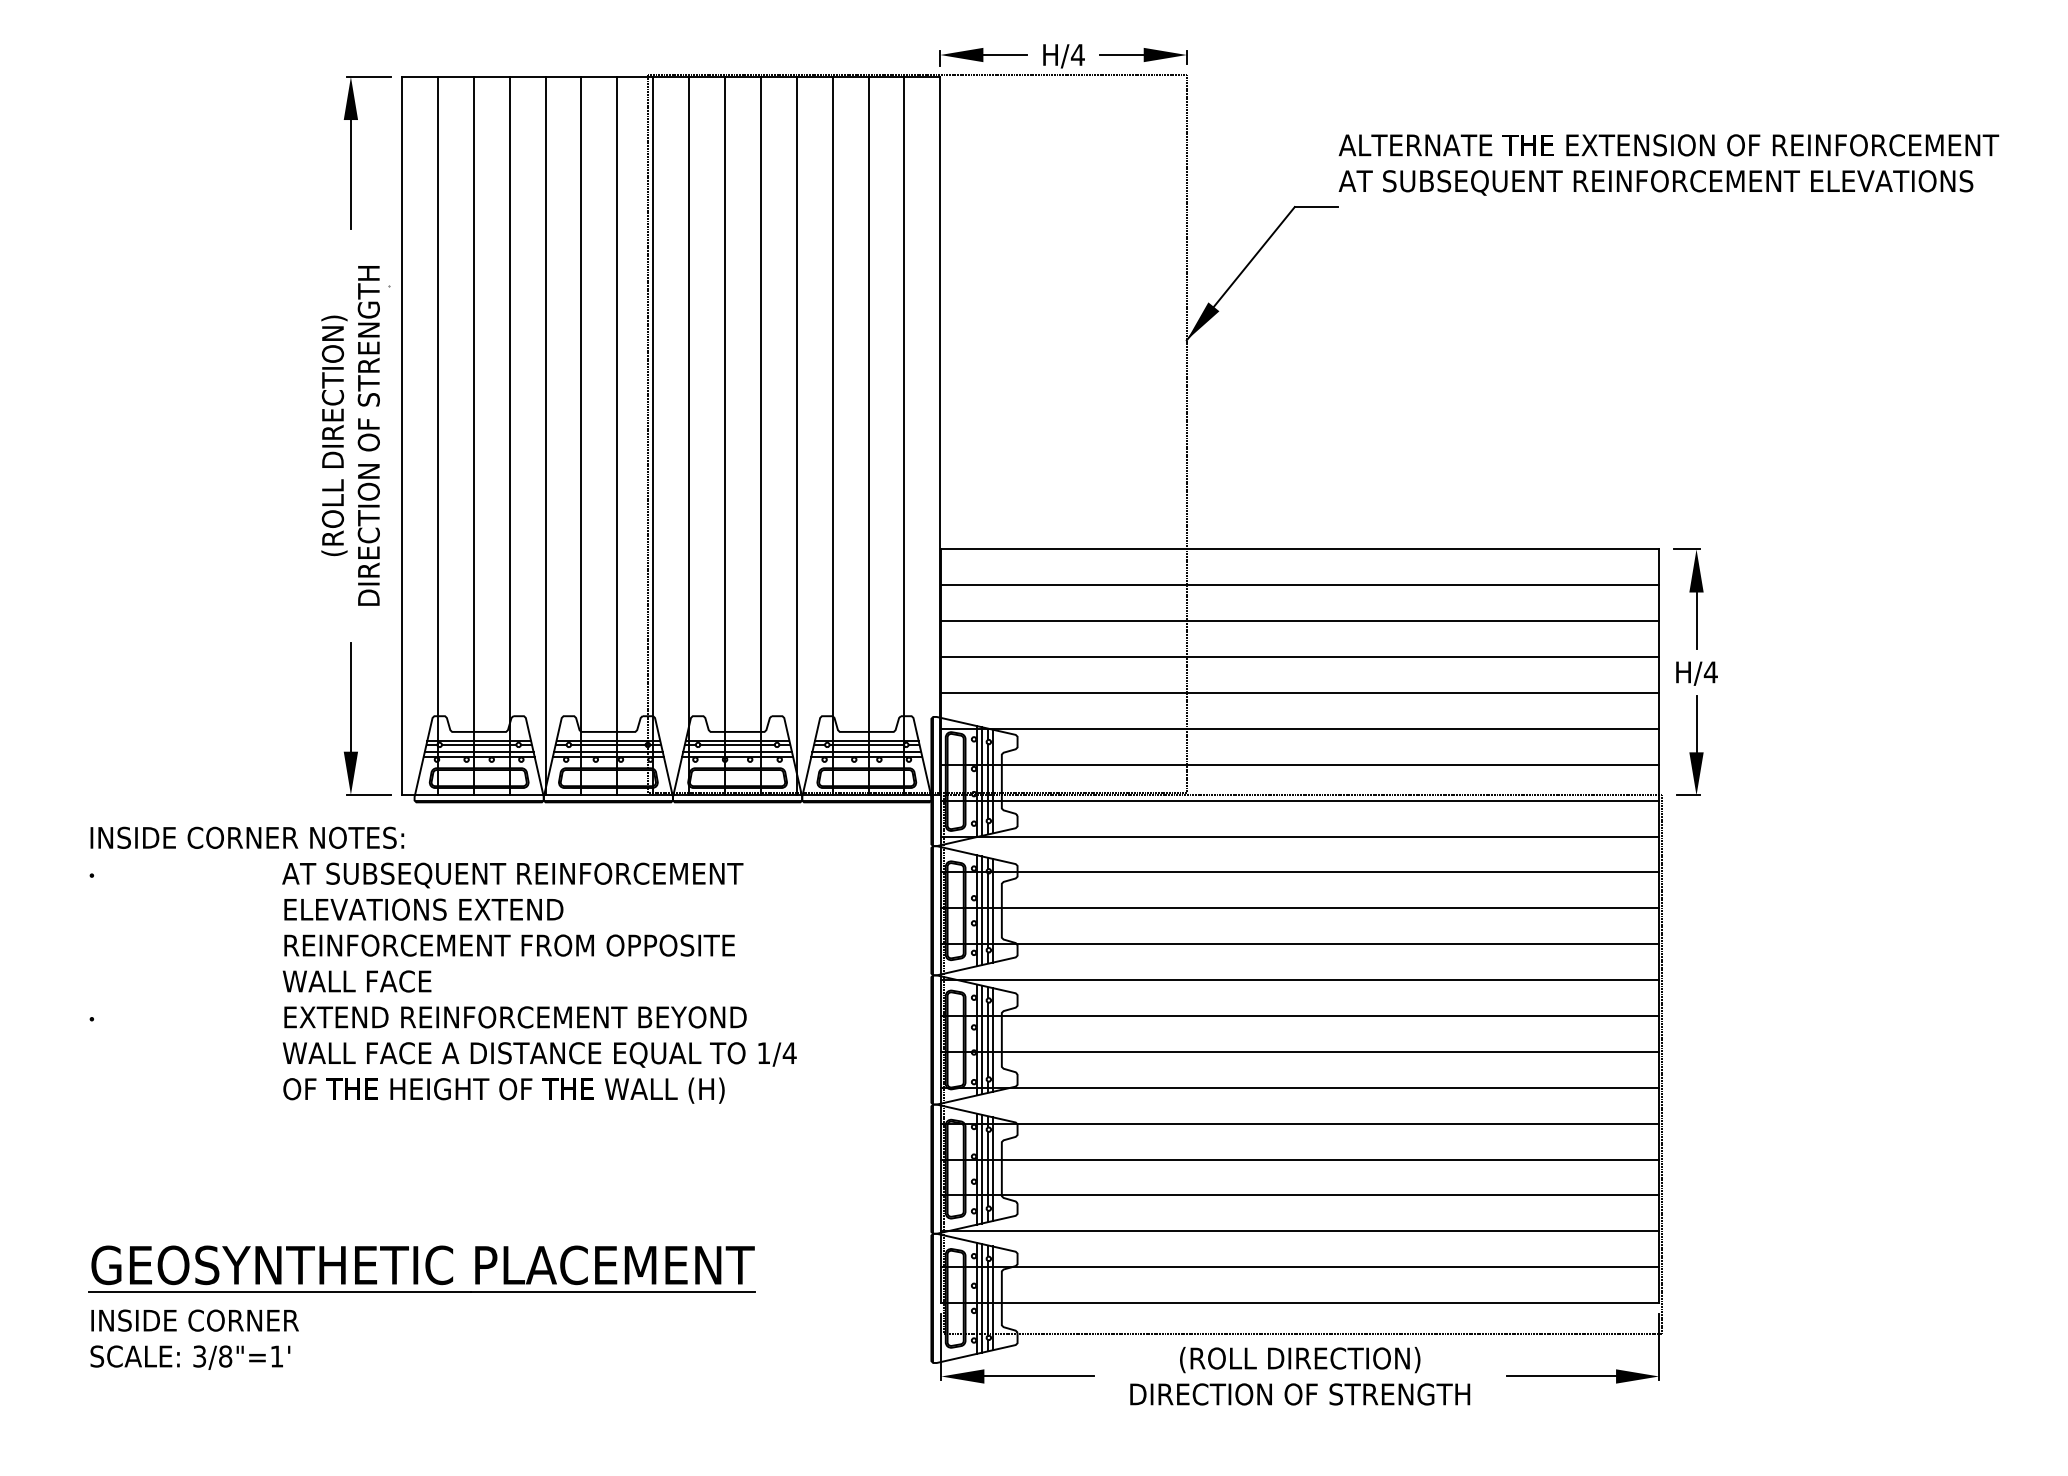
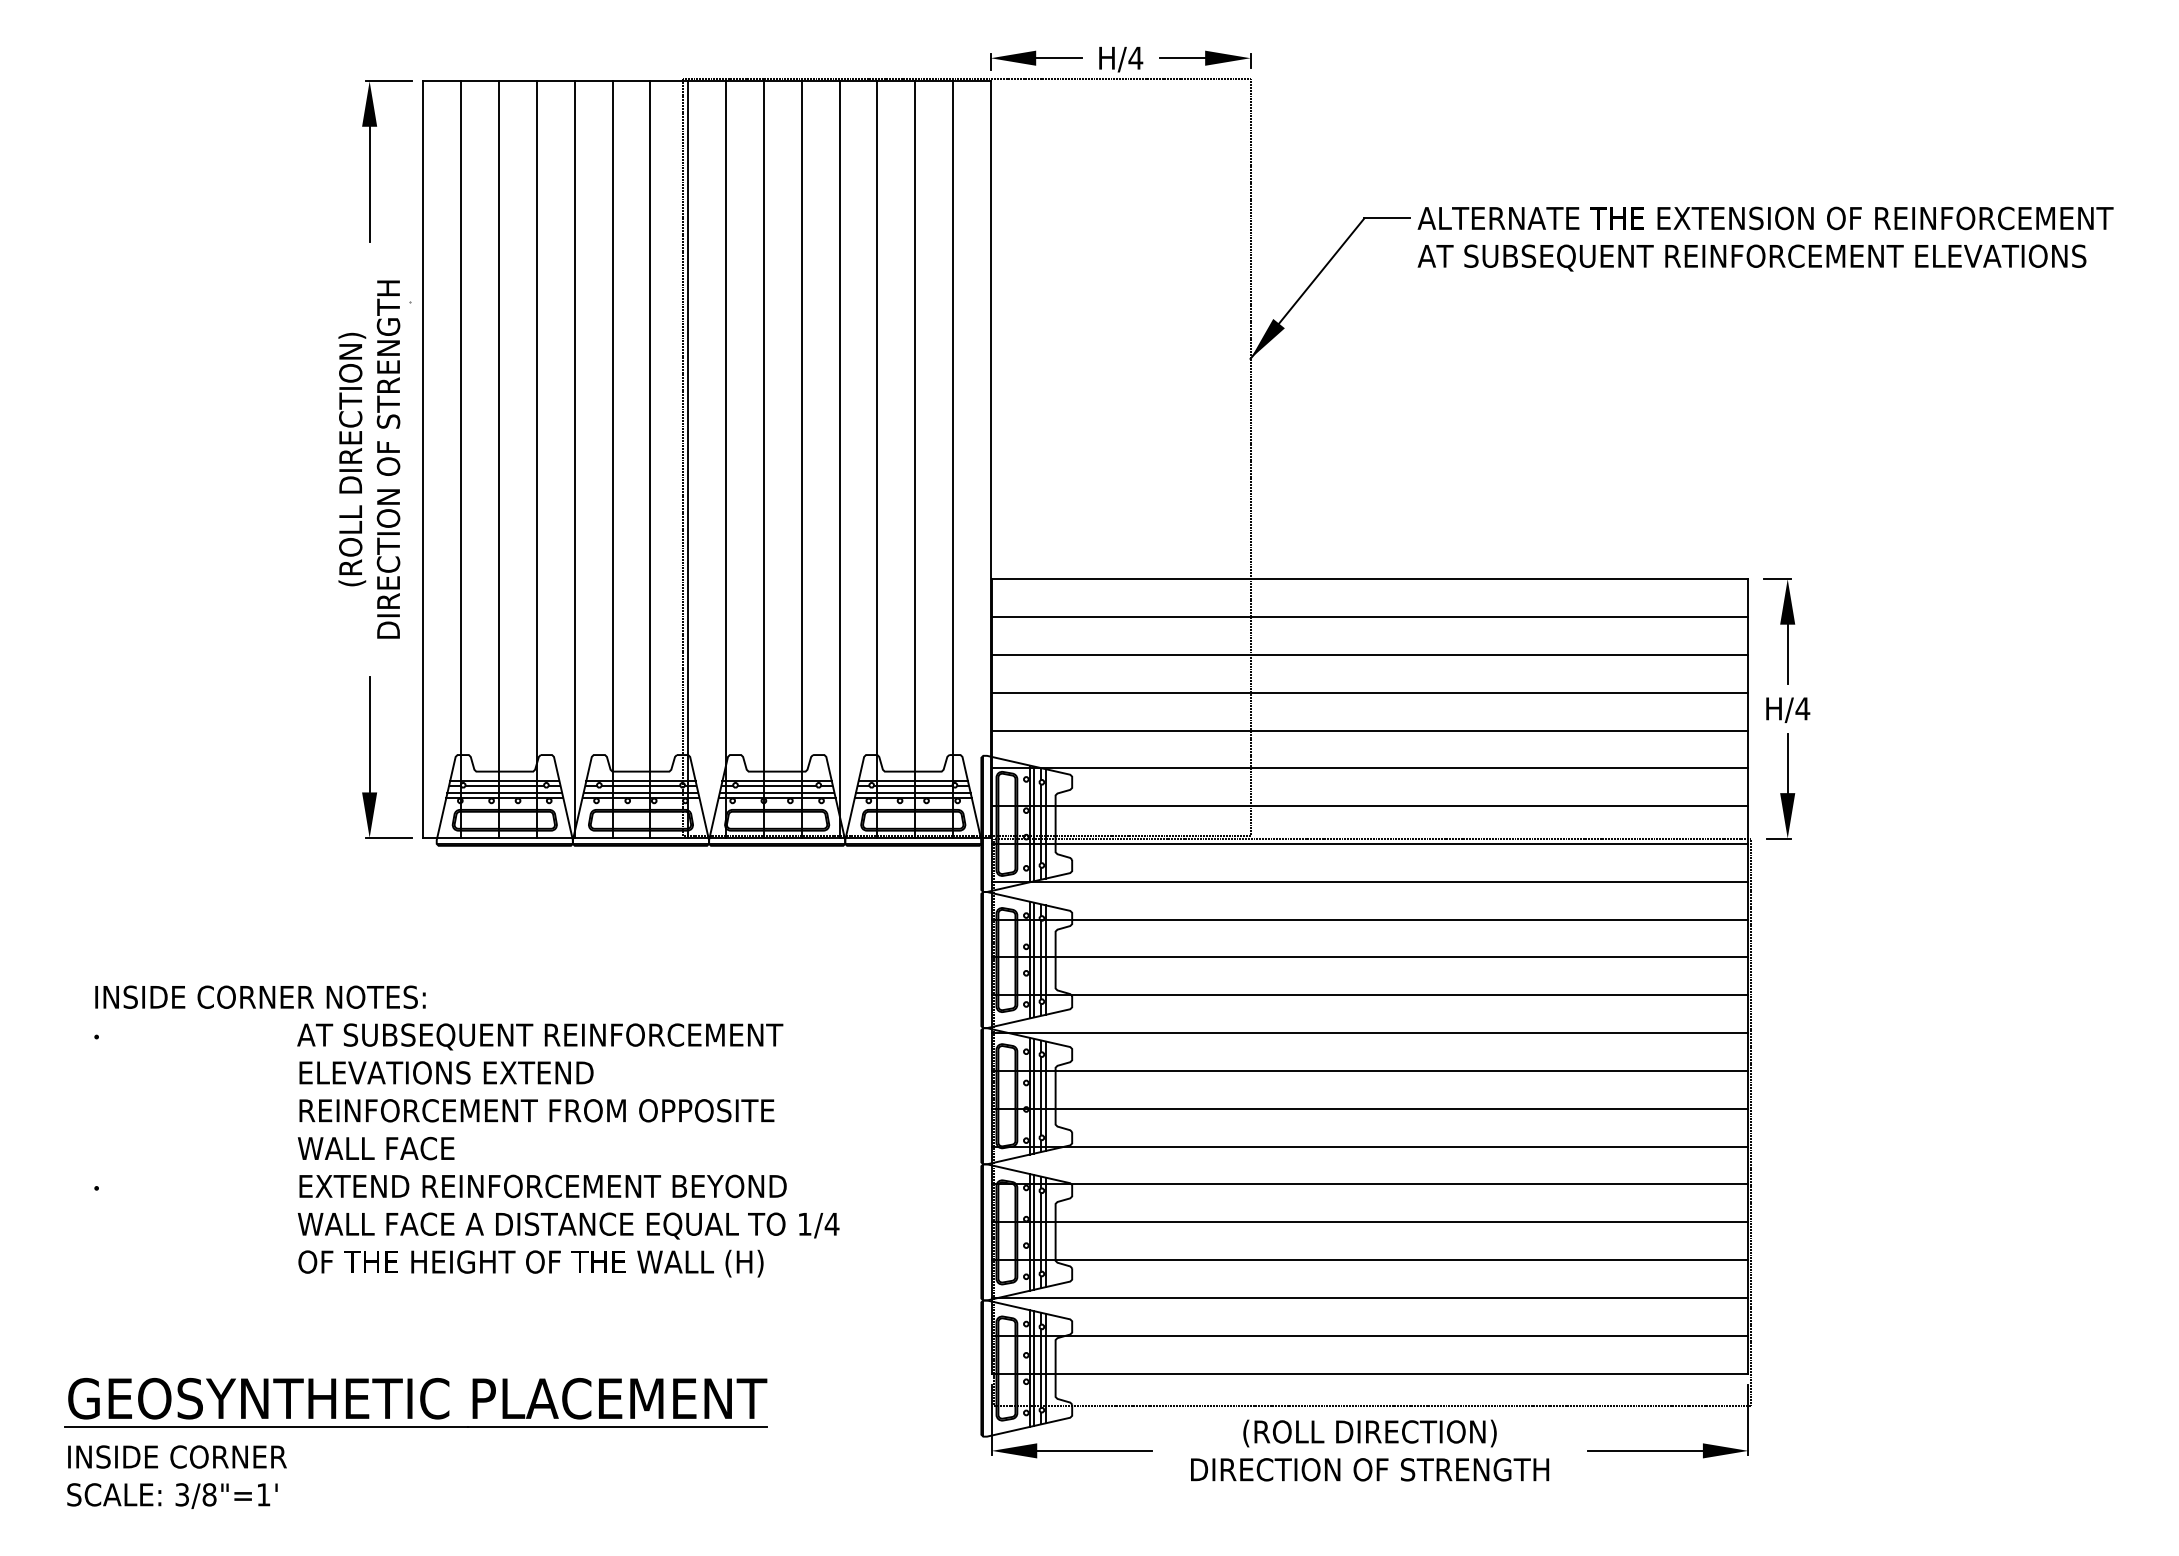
text: (1668, 164) -> (1765, 238), moved
text: (442, 965) -> (466, 1131), moved
part: (421, 1292) -> (415, 1427), moved

